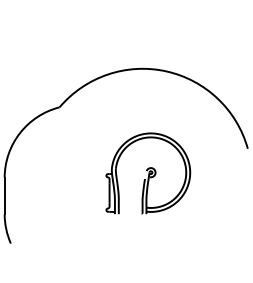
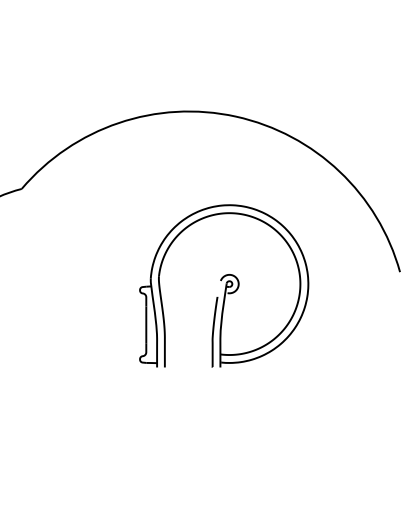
part: (148, 173) -> (224, 285), moved

